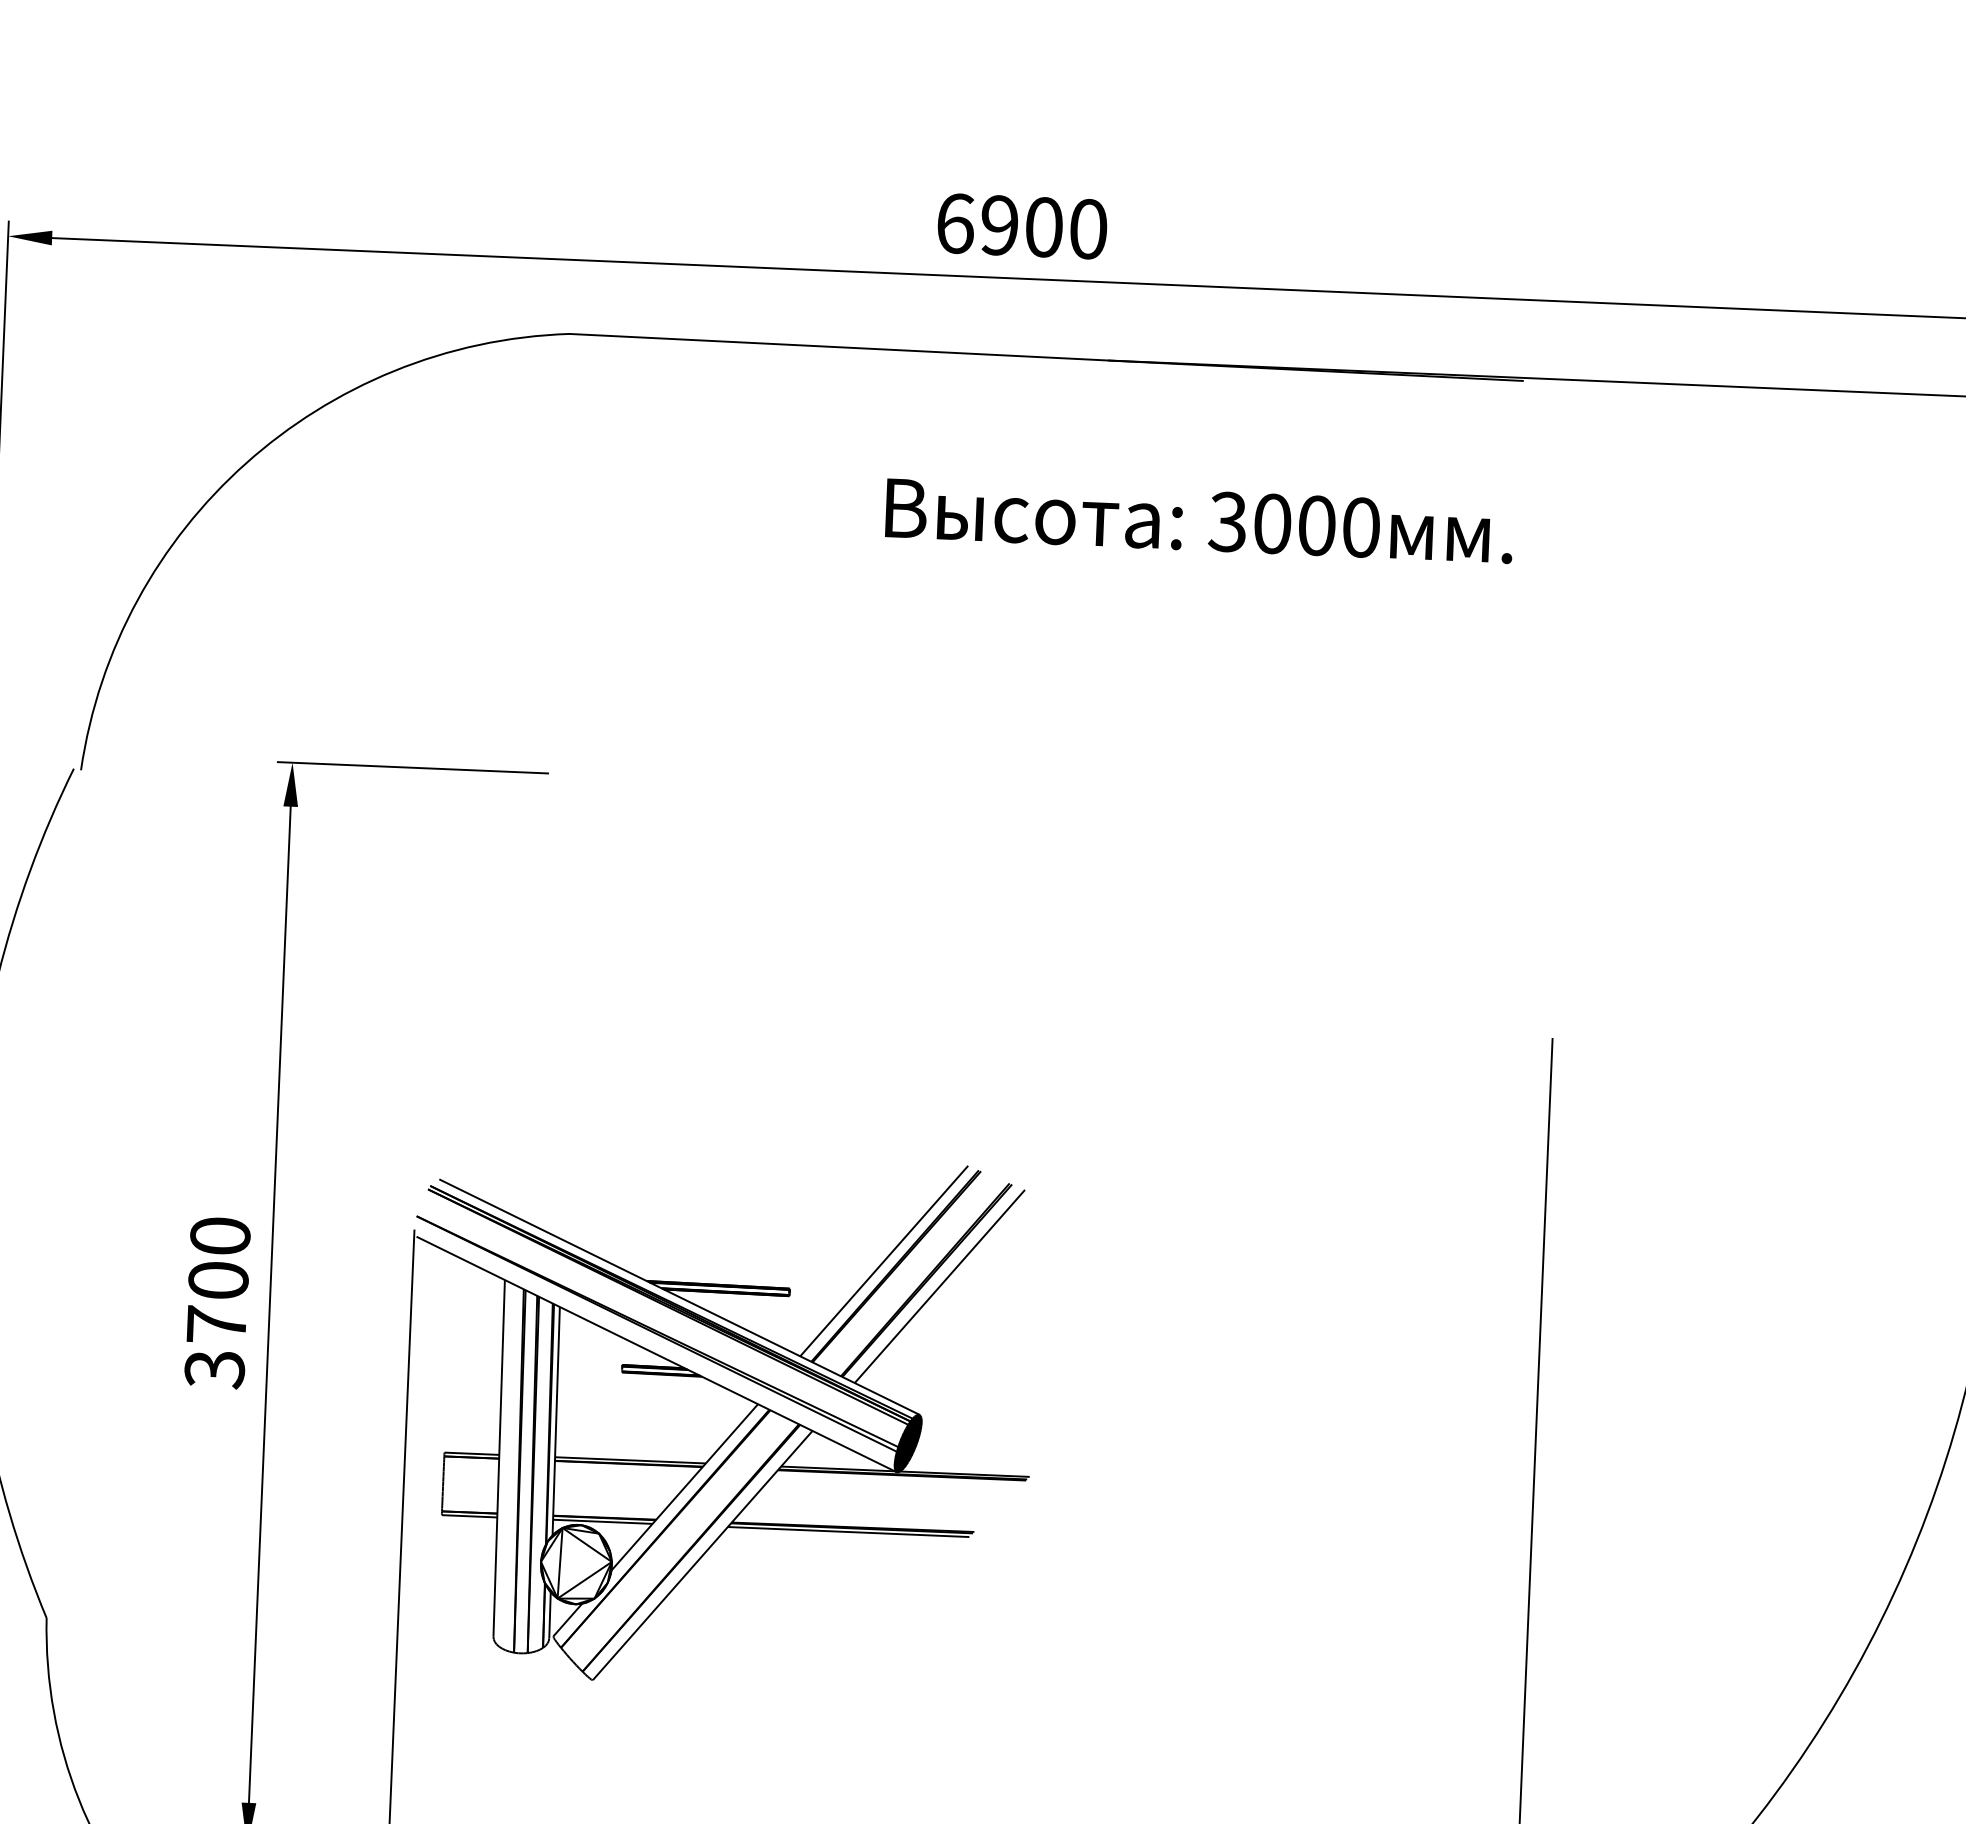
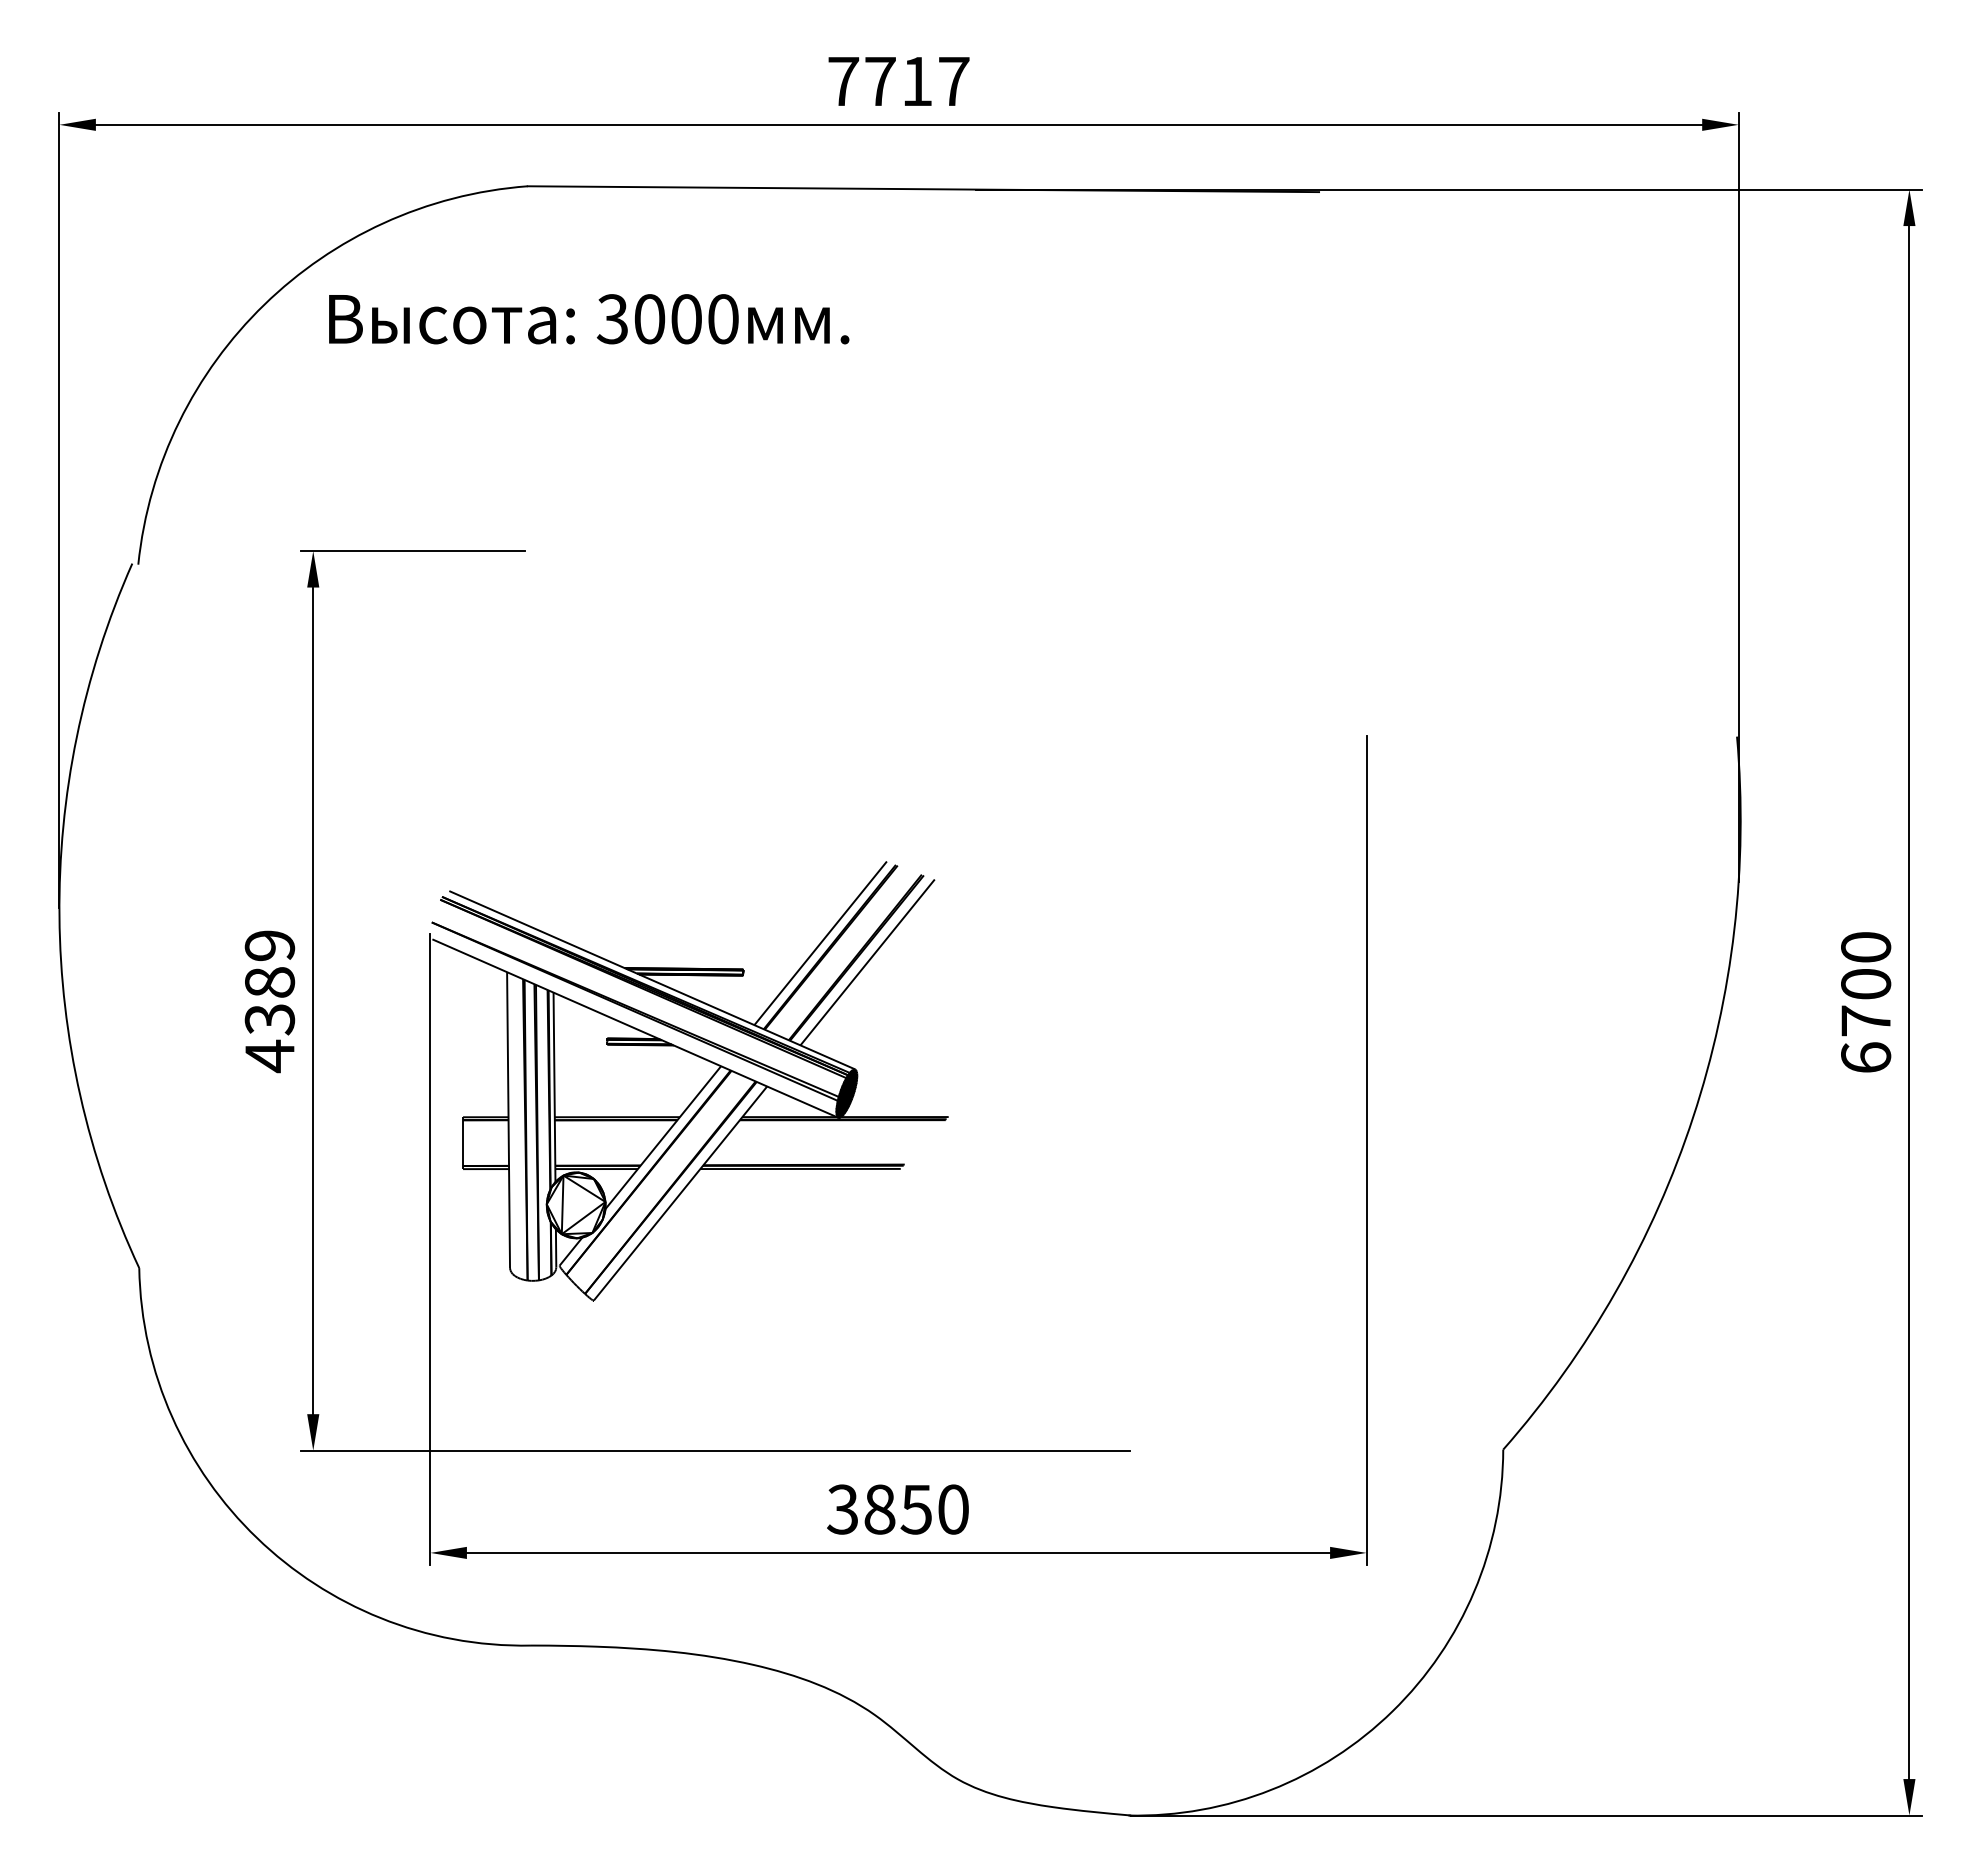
text: (1021, 226) -> (898, 81), 6900 -> 7717
text: (1199, 521) -> (589, 319), moved
text: (217, 1303) -> (269, 1001), 3700 -> 4389

